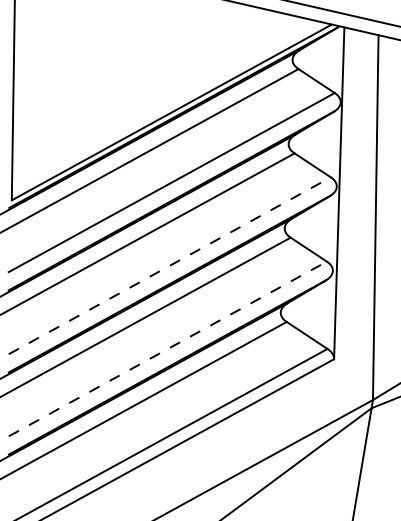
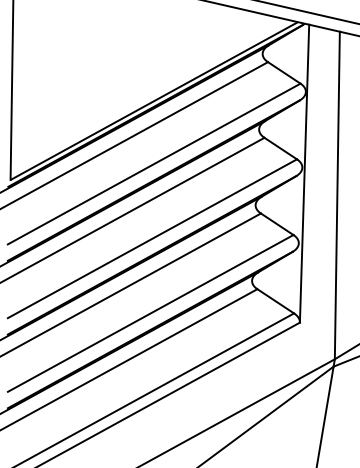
line: (169, 265) -> (152, 238), dashed -> solid
line: (168, 348) -> (151, 313), dashed -> solid

